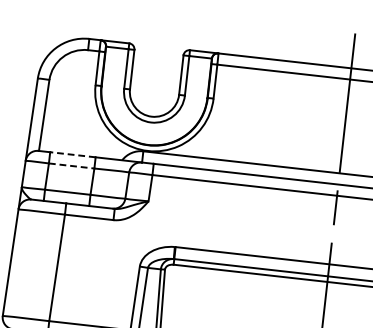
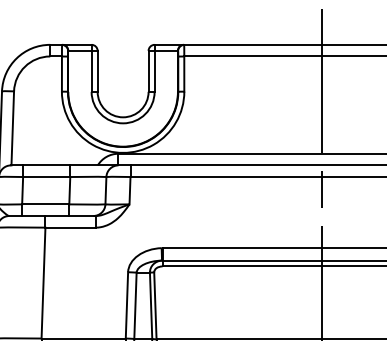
line: (72, 154) -> (46, 165), dashed -> solid
line: (71, 166) -> (46, 177), dashed -> solid

